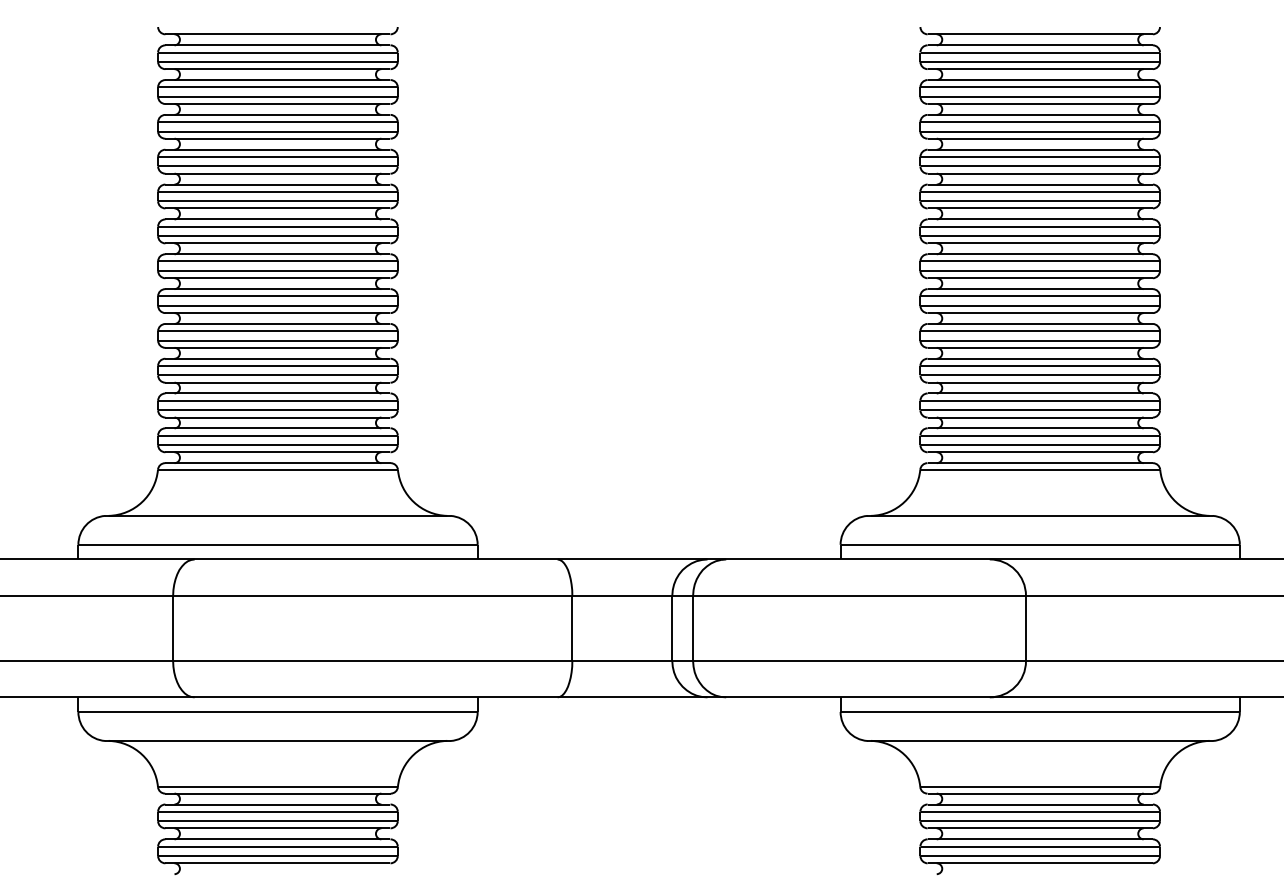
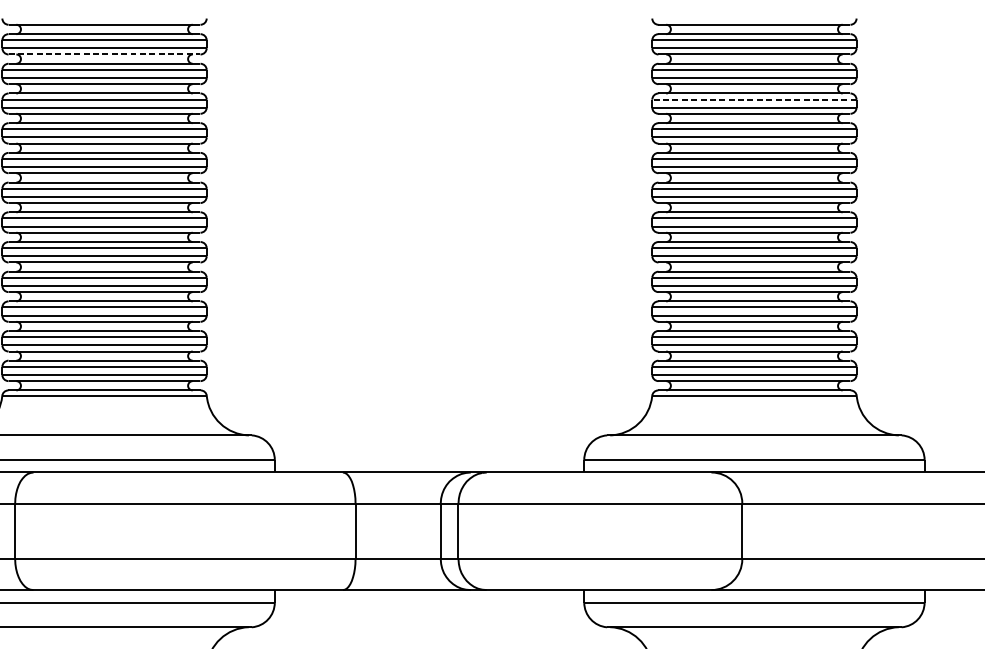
line: (277, 69) -> (104, 54), solid -> dashed
line: (1040, 122) -> (754, 99), solid -> dashed

